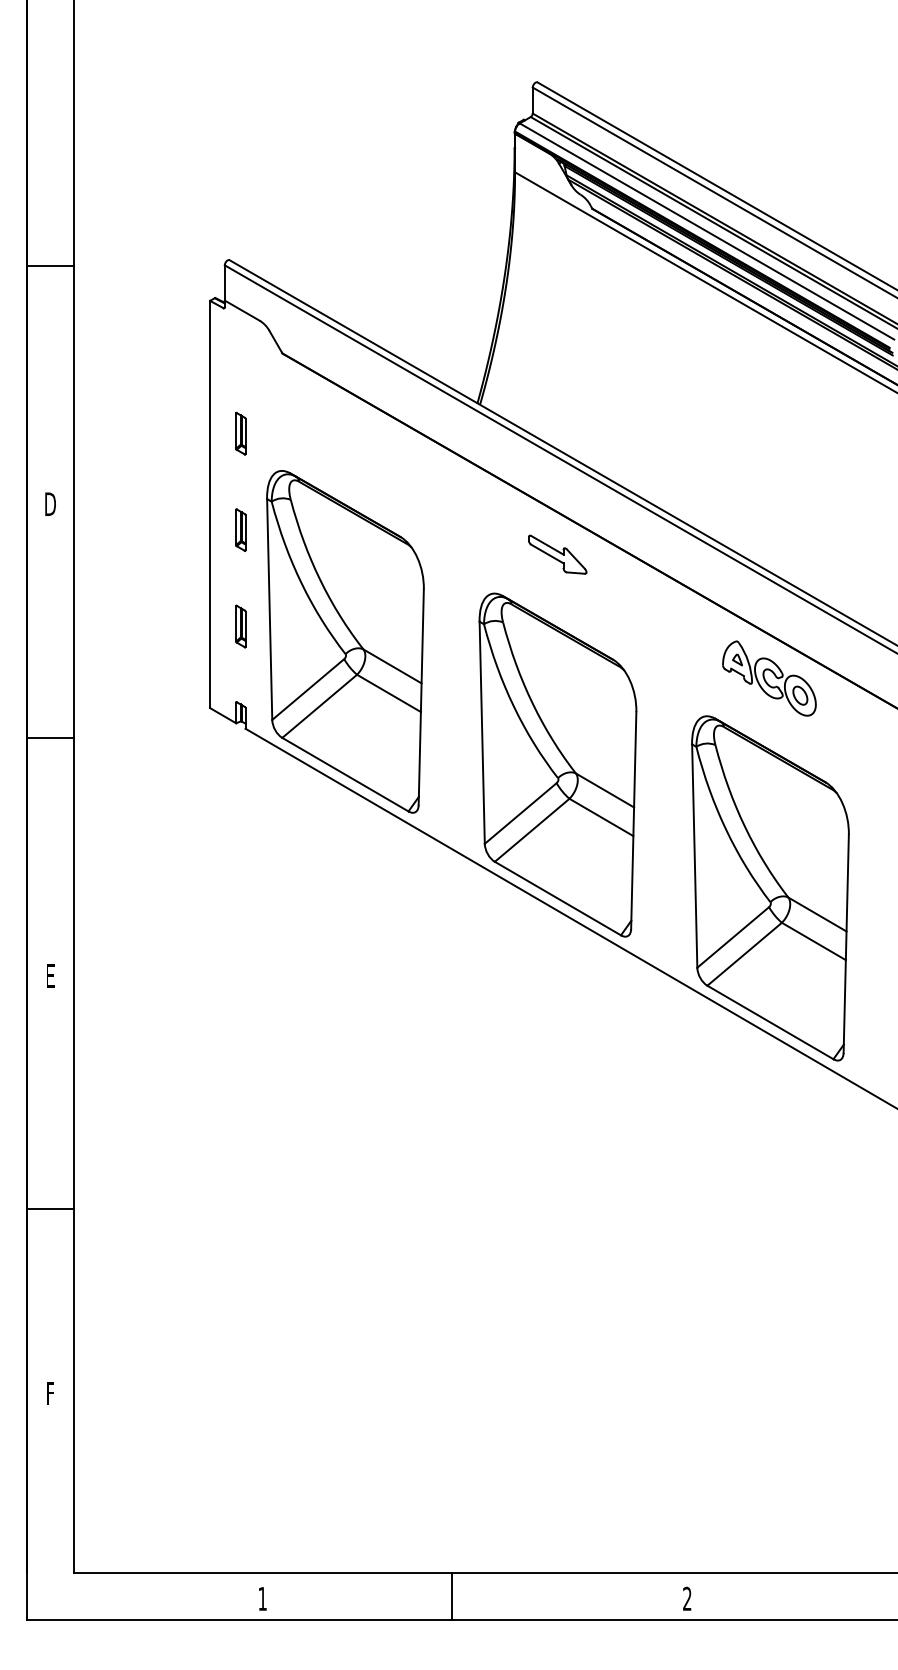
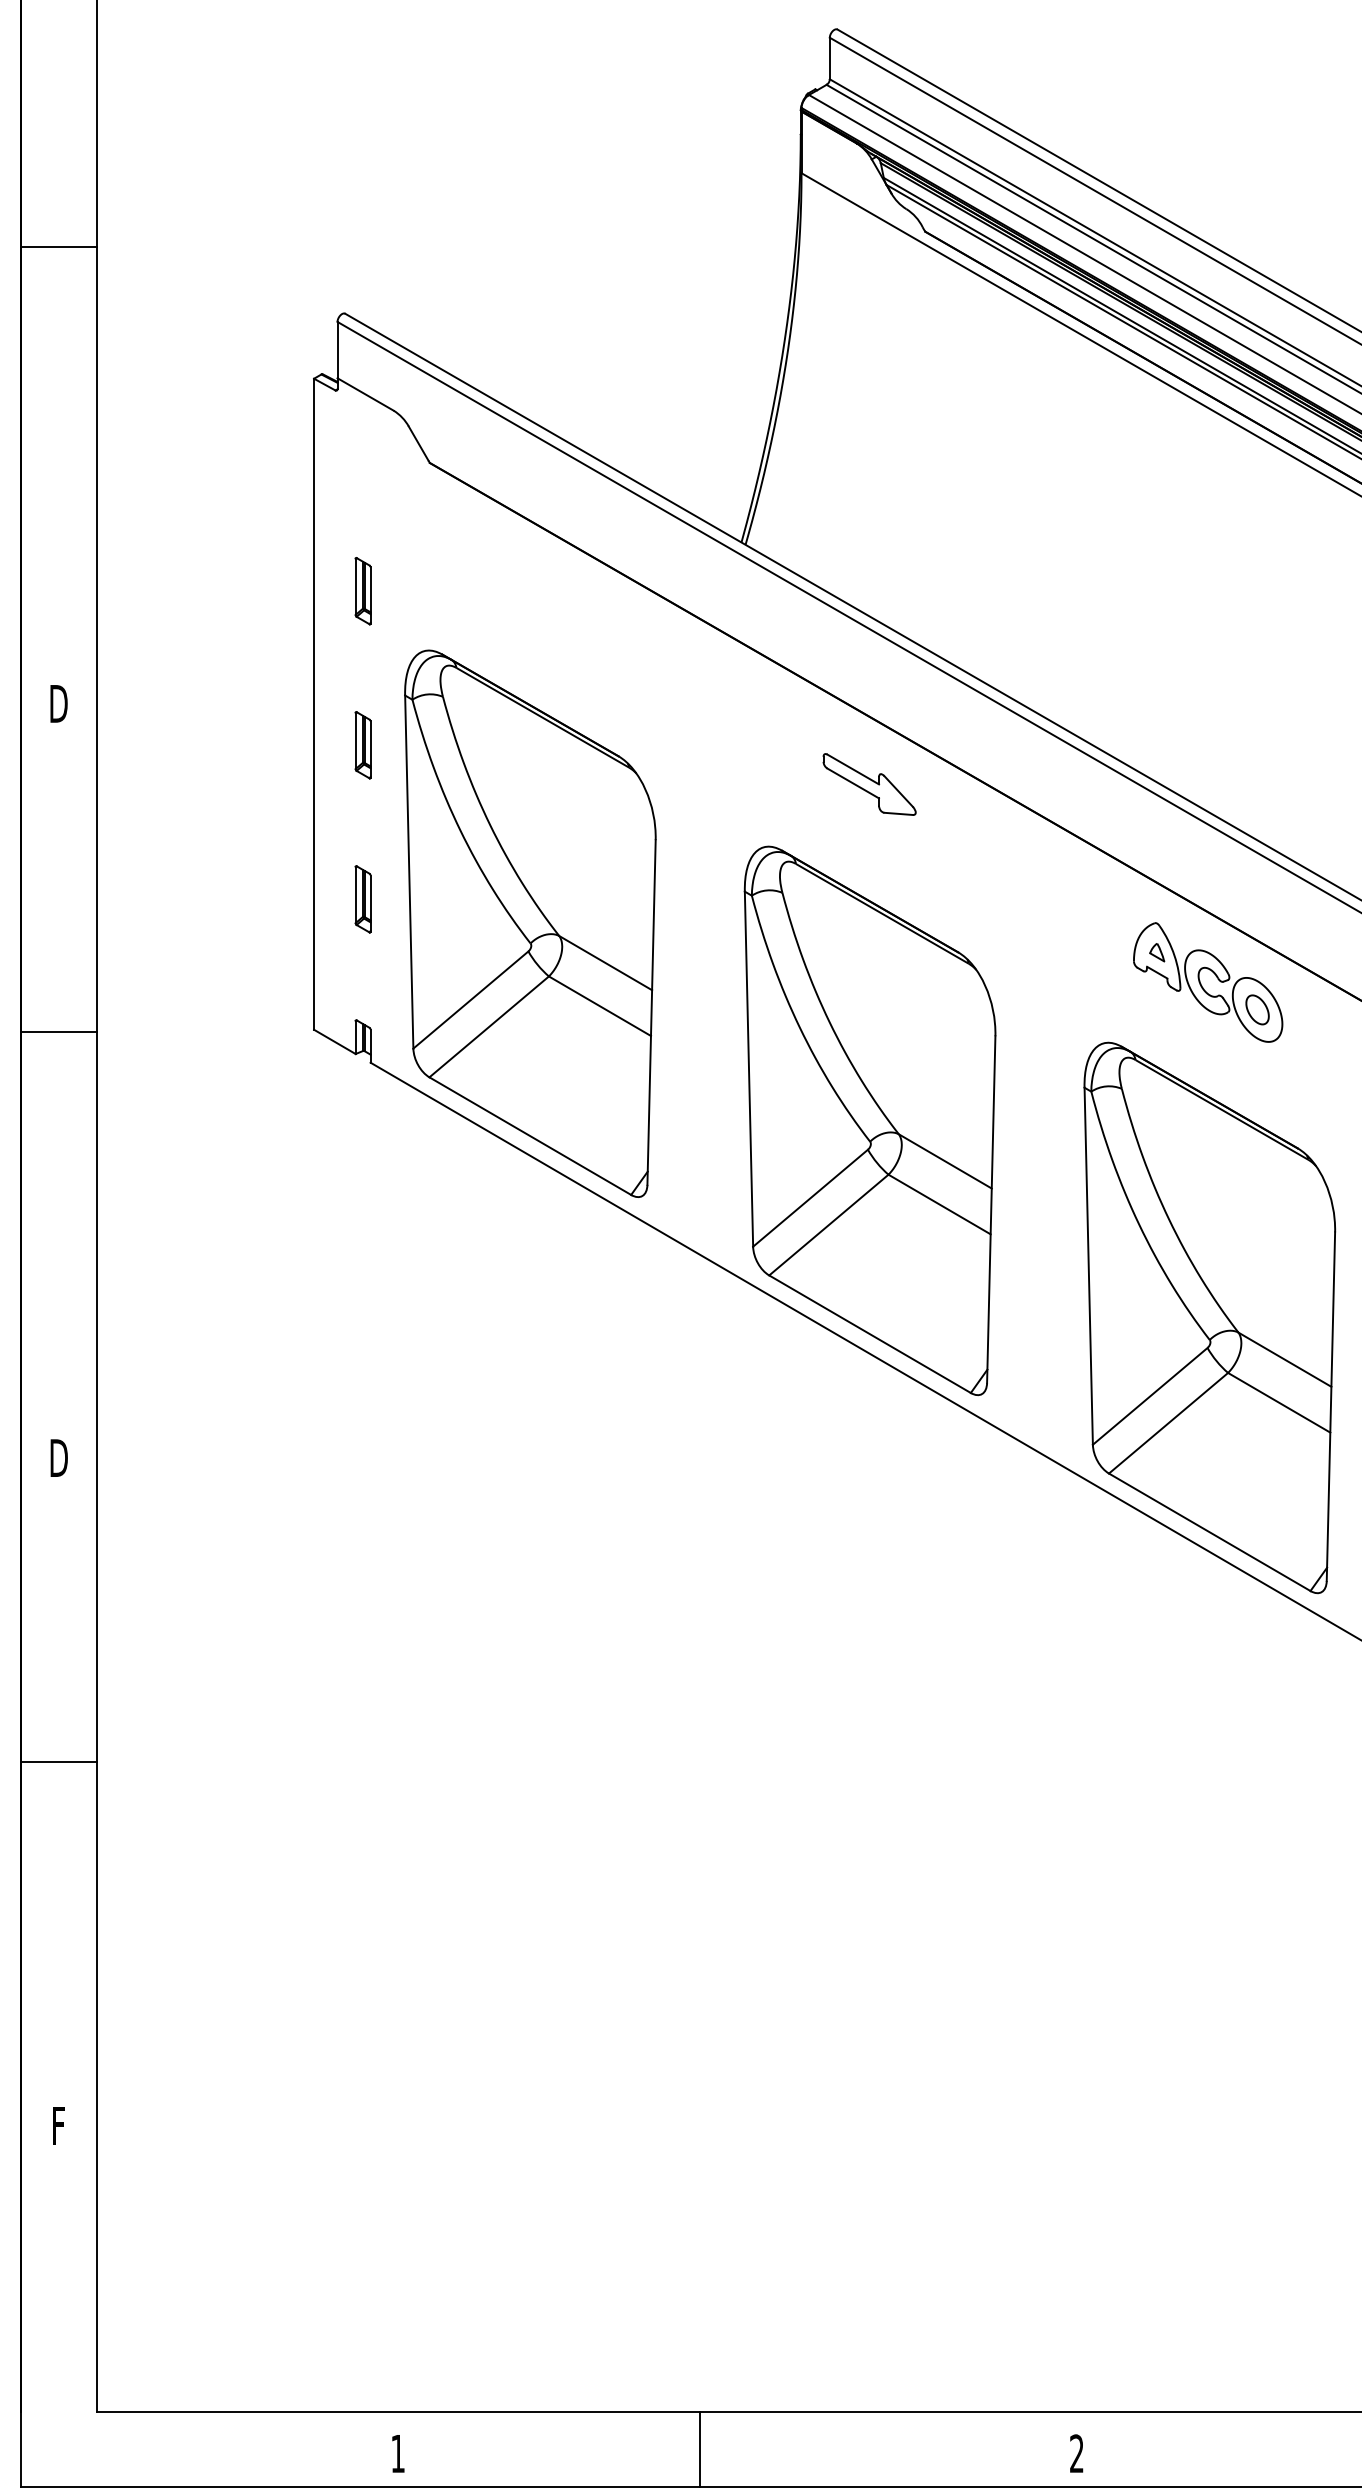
line: (50, 265) -> (58, 247), moved
line: (50, 737) -> (58, 1031), moved
text: (50, 975) -> (58, 1457), E -> D
line: (50, 1209) -> (58, 1762), moved

